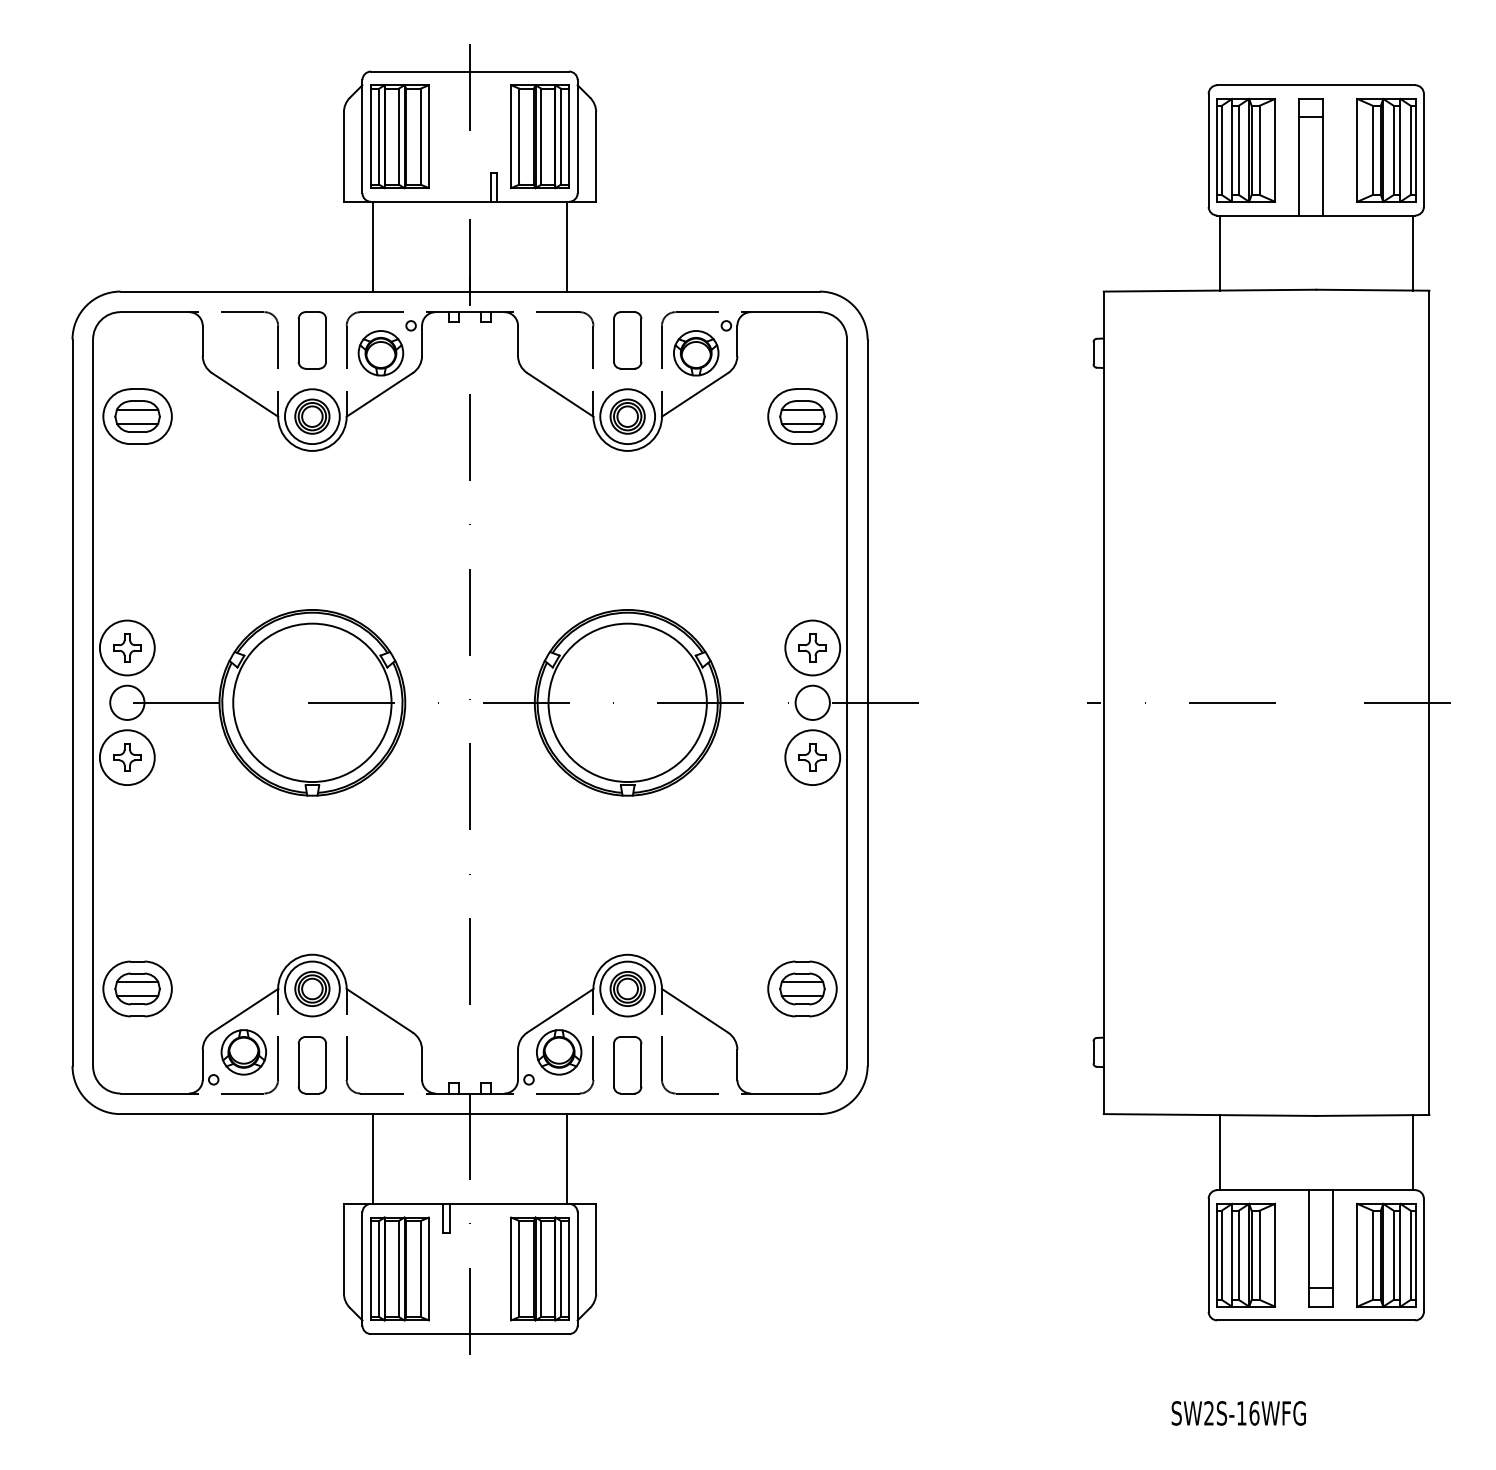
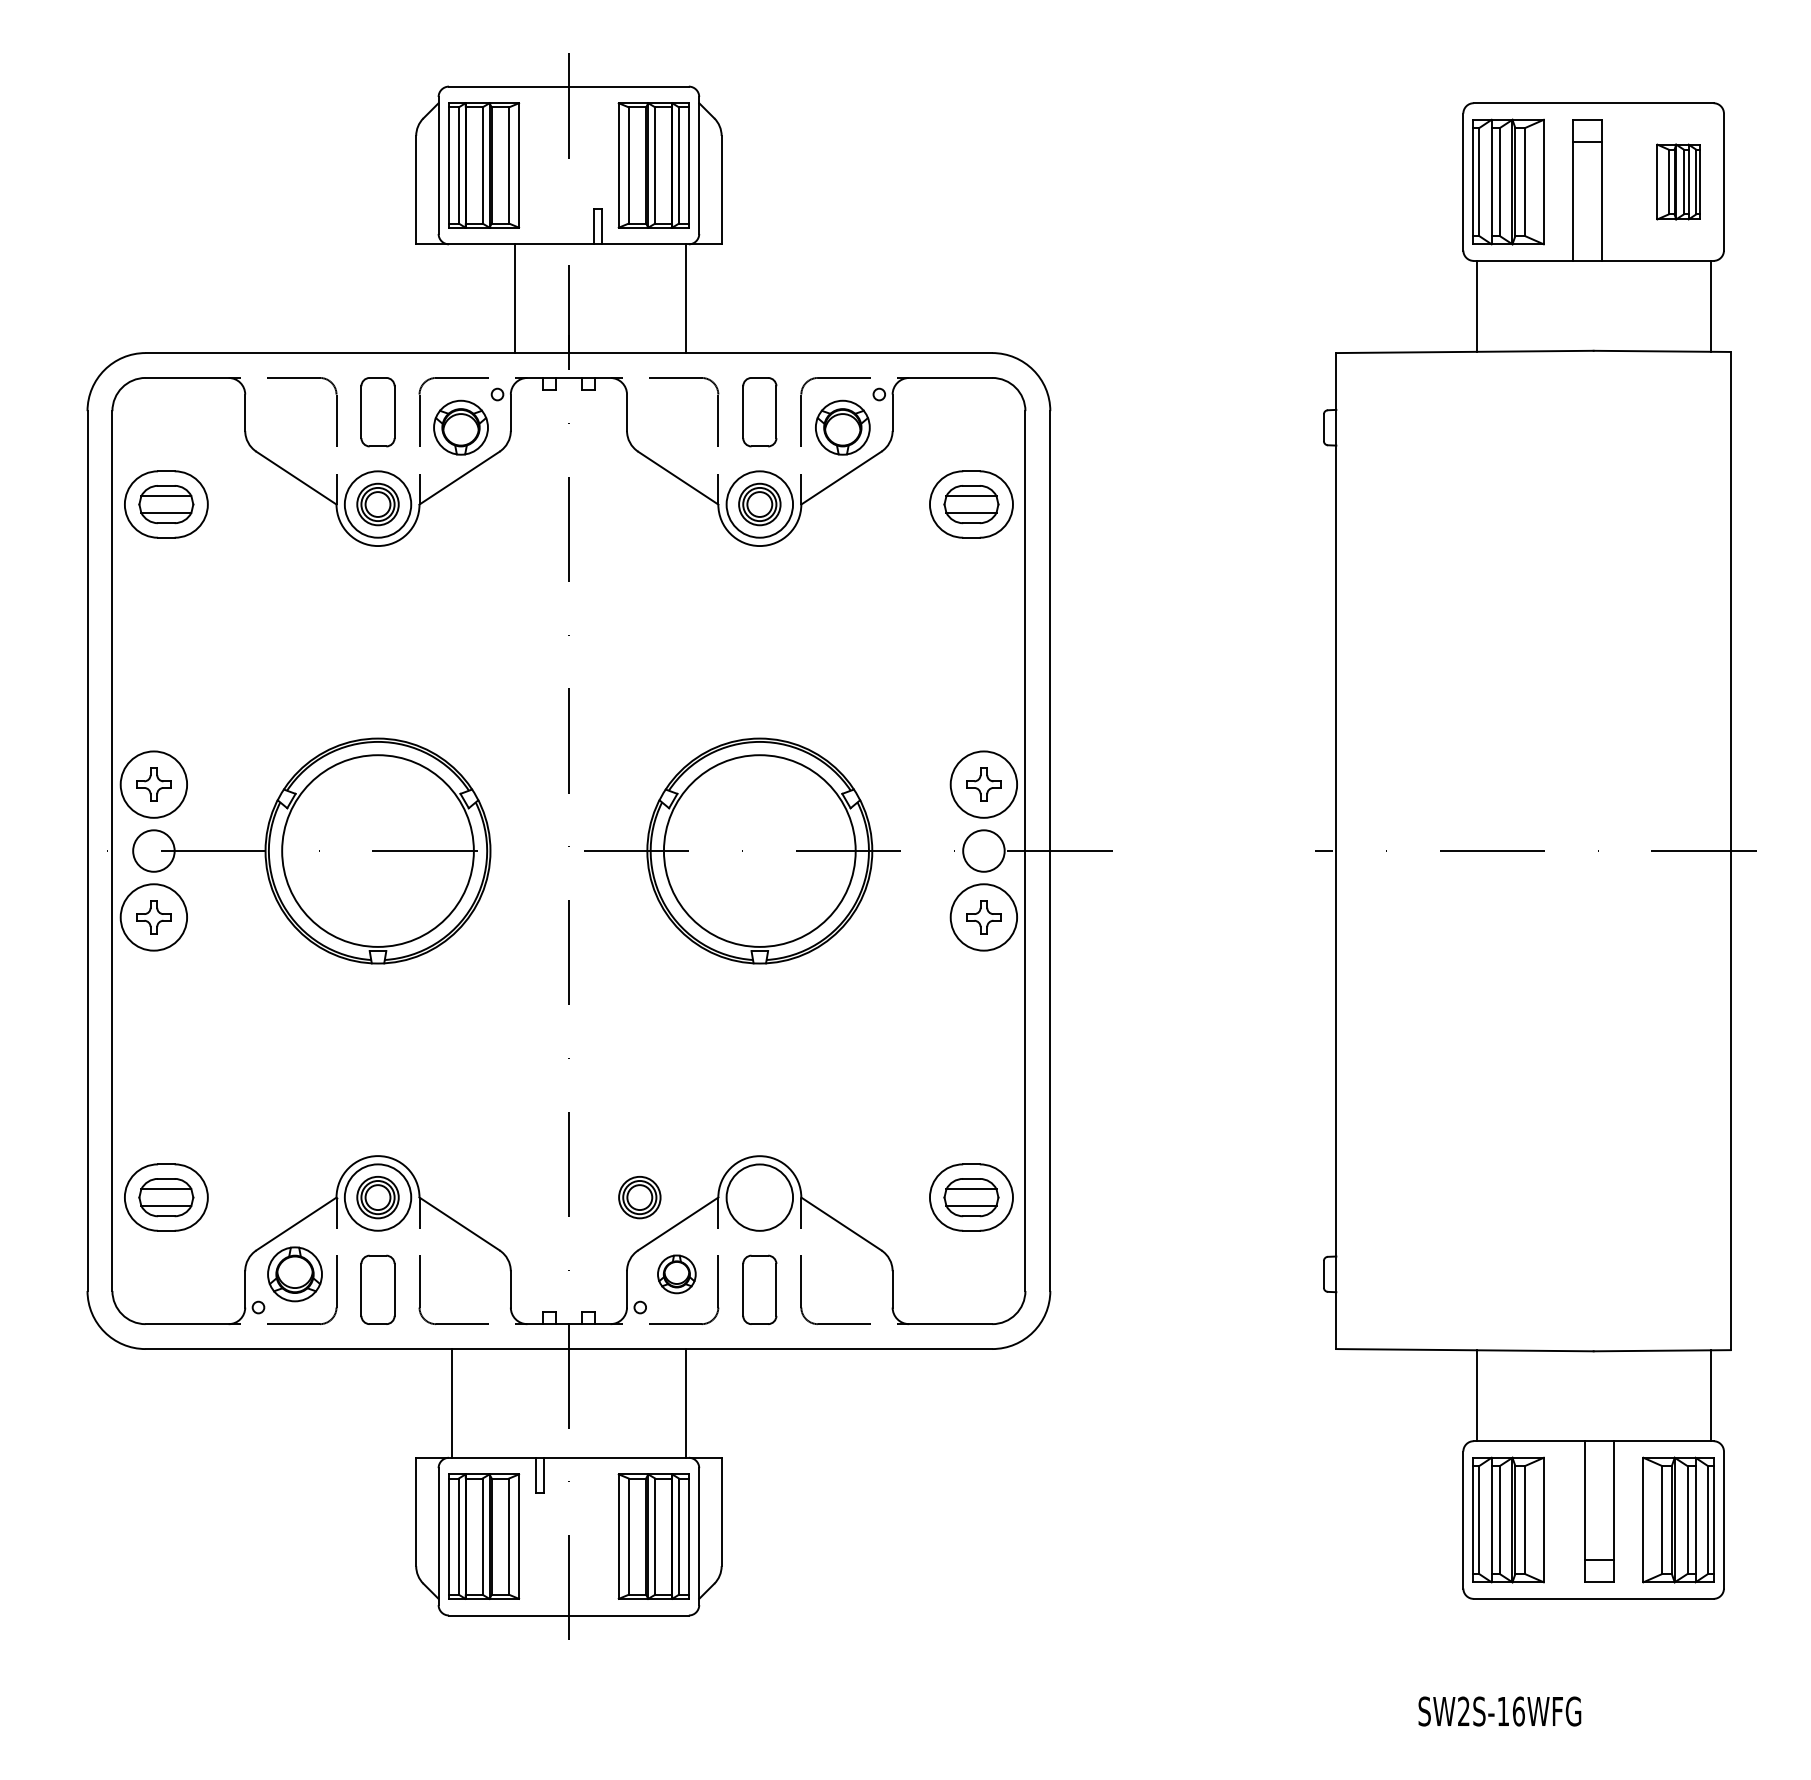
part: (1386, 149) -> (1678, 181), size x0.6
line: (373, 246) -> (514, 298), moved
part: (627, 988) -> (639, 1197), moved
part: (558, 1052) -> (676, 1274), size x0.7

